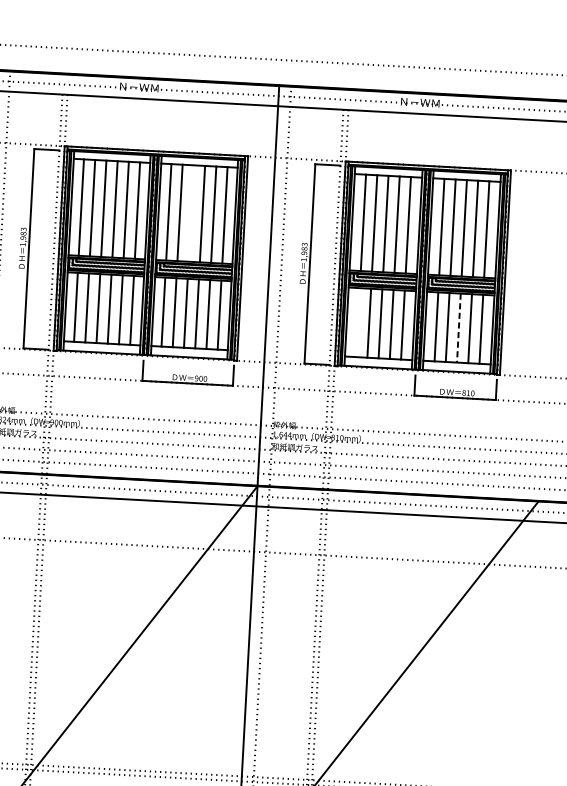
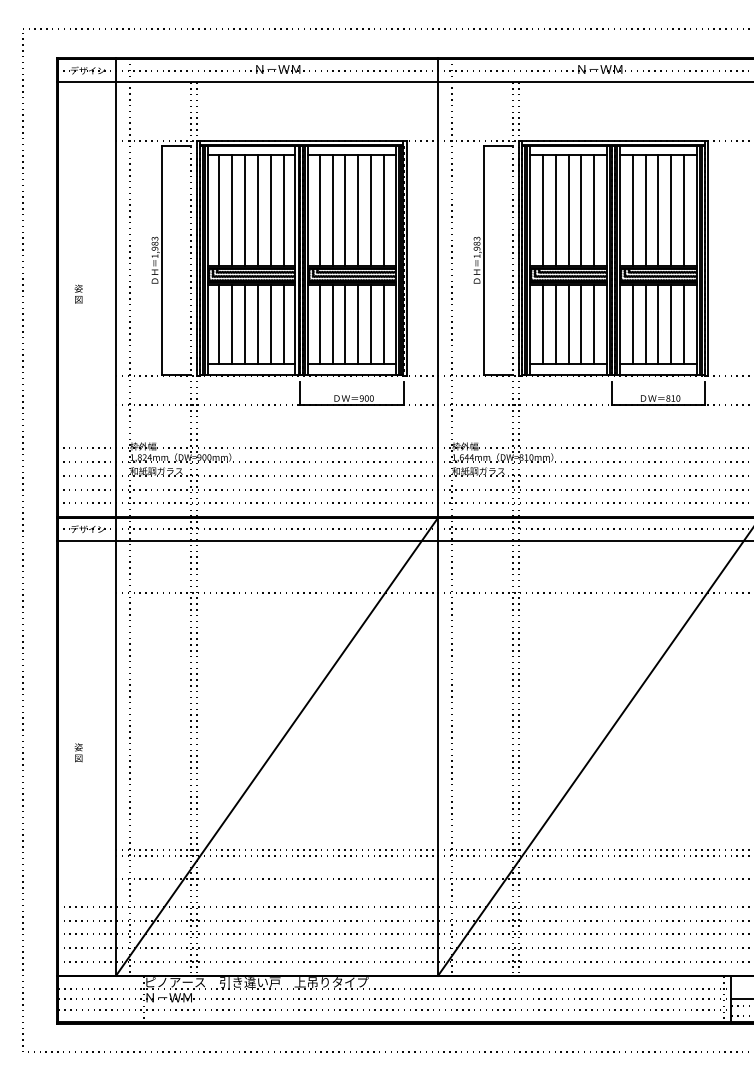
line: (191, 213) -> (345, 210), added
line: (357, 322) -> (542, 324), added
line: (459, 327) -> (658, 324), dashed -> solid

